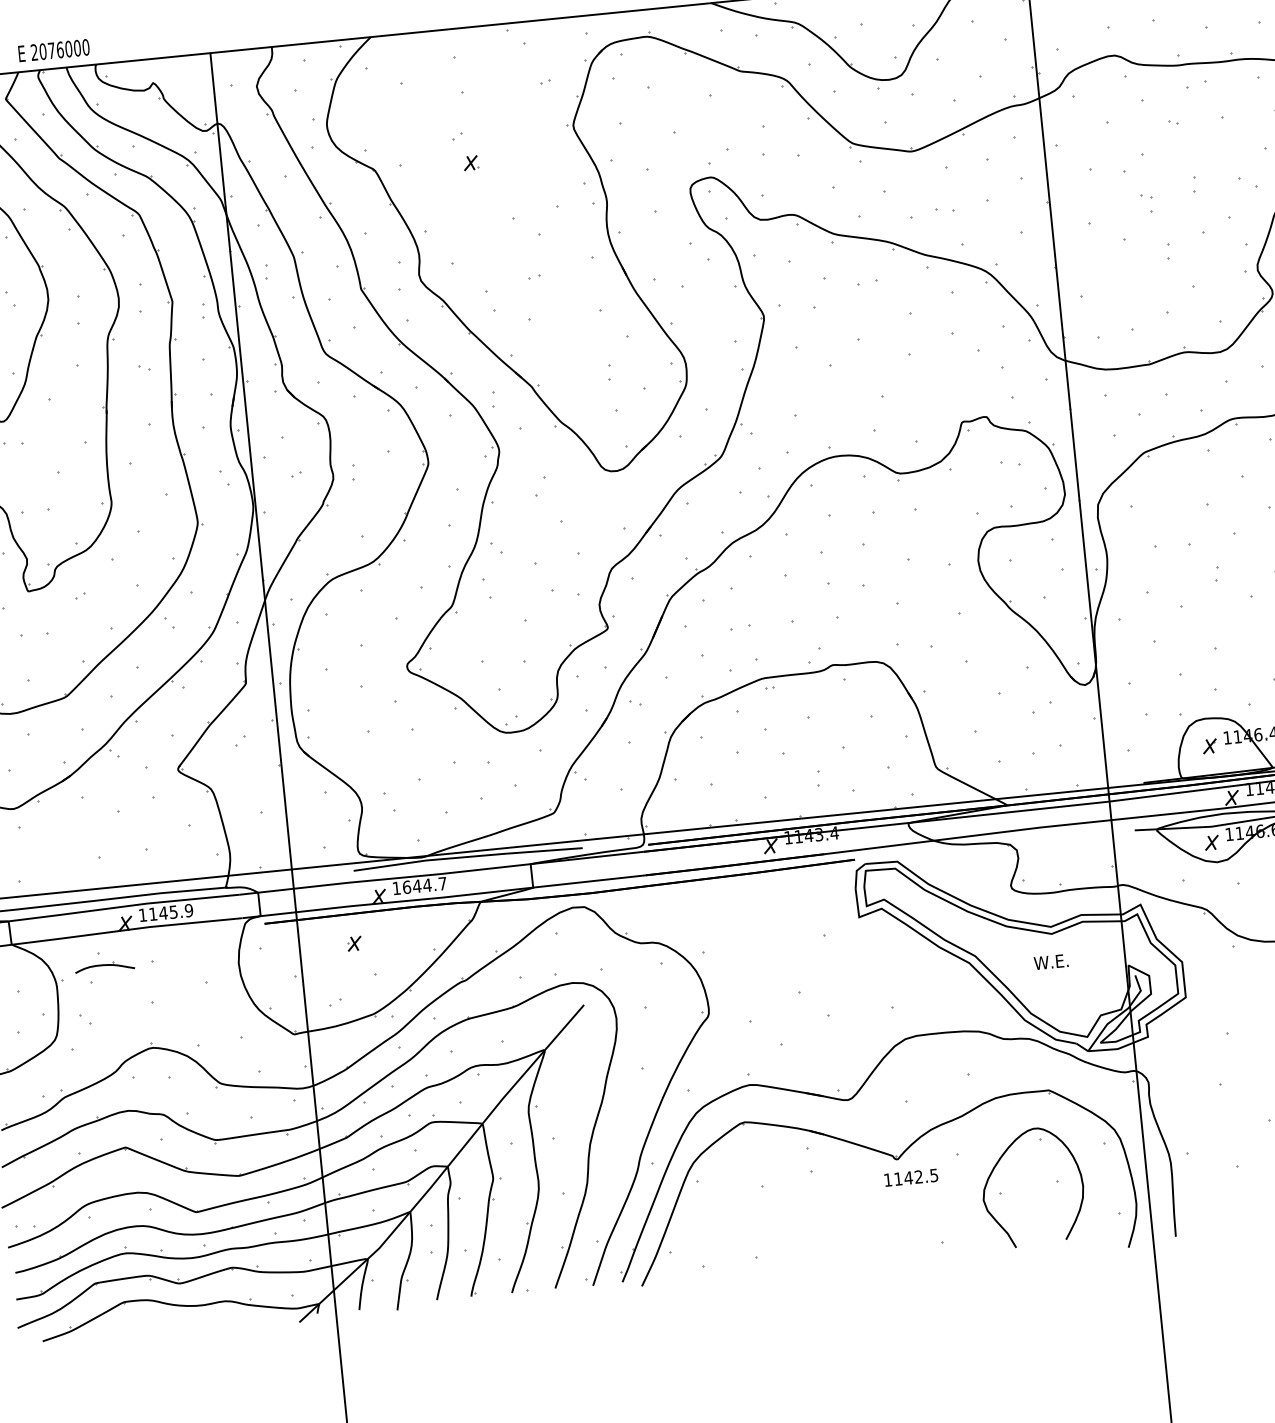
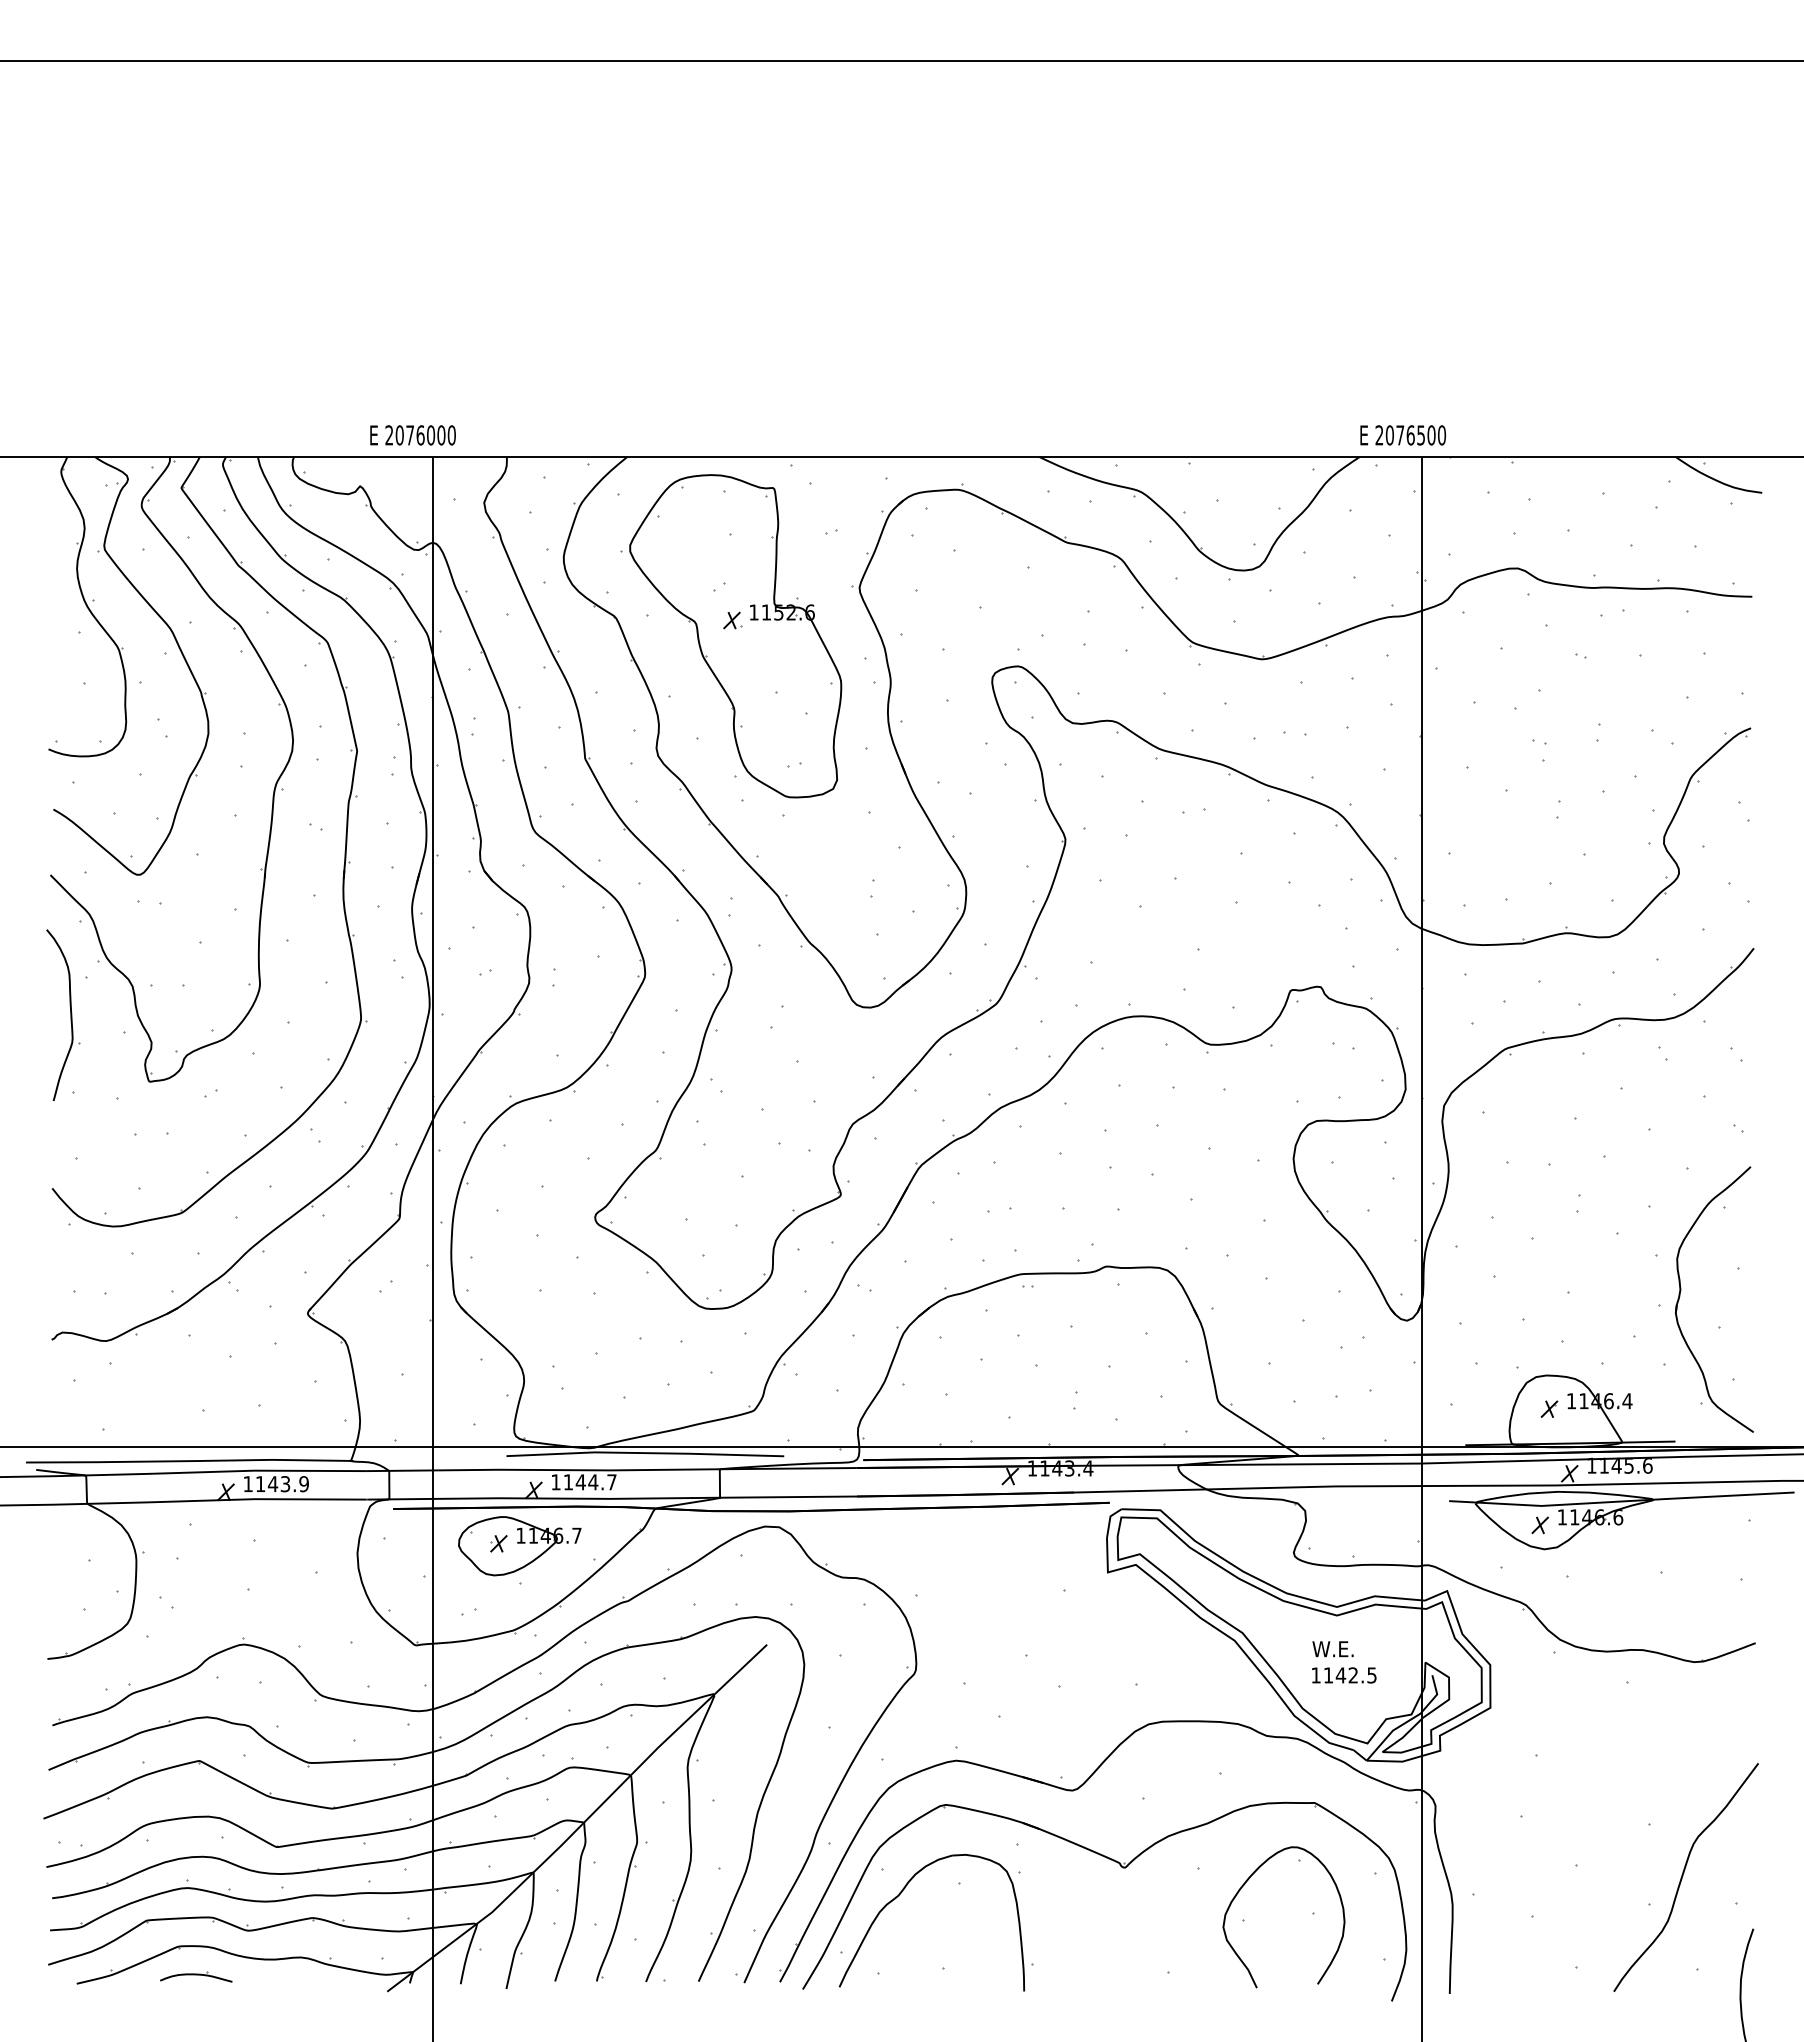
text: (53, 50) -> (412, 435), moved
part: (471, 176) -> (731, 636), added
text: (406, 887) -> (568, 1482), 1644.7 -> 1144.7
text: (173, 911) -> (285, 1483), 1145.9 -> 1143.9
part: (371, 944) -> (519, 1546), added
part: (105, 966) -> (196, 1976), moved
text: (911, 1177) -> (1344, 1675), moved
part: (716, 1198) -> (902, 1892), added

